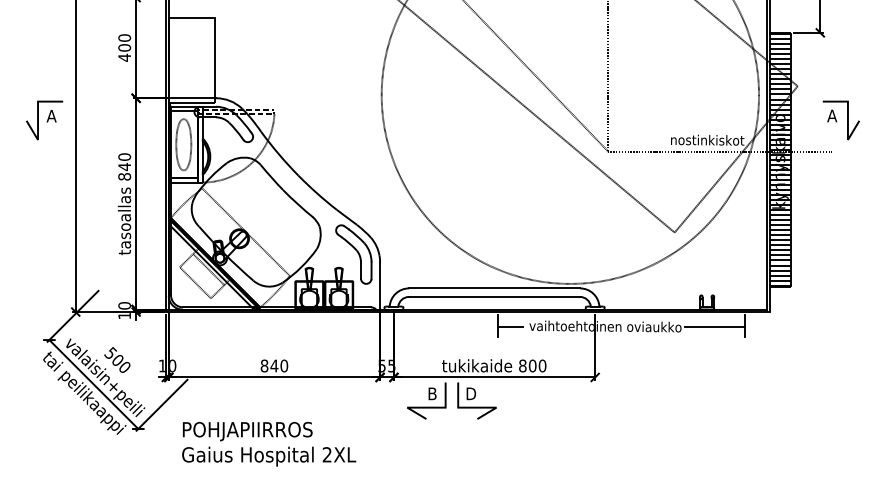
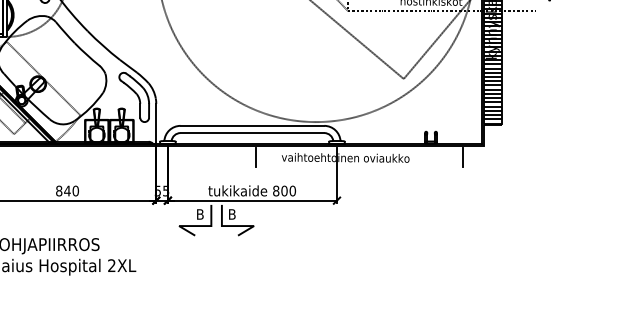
line: (510, 327) -> (265, 158), removed
line: (714, 327) -> (437, 158), removed
text: (472, 393) -> (233, 214), D -> B

